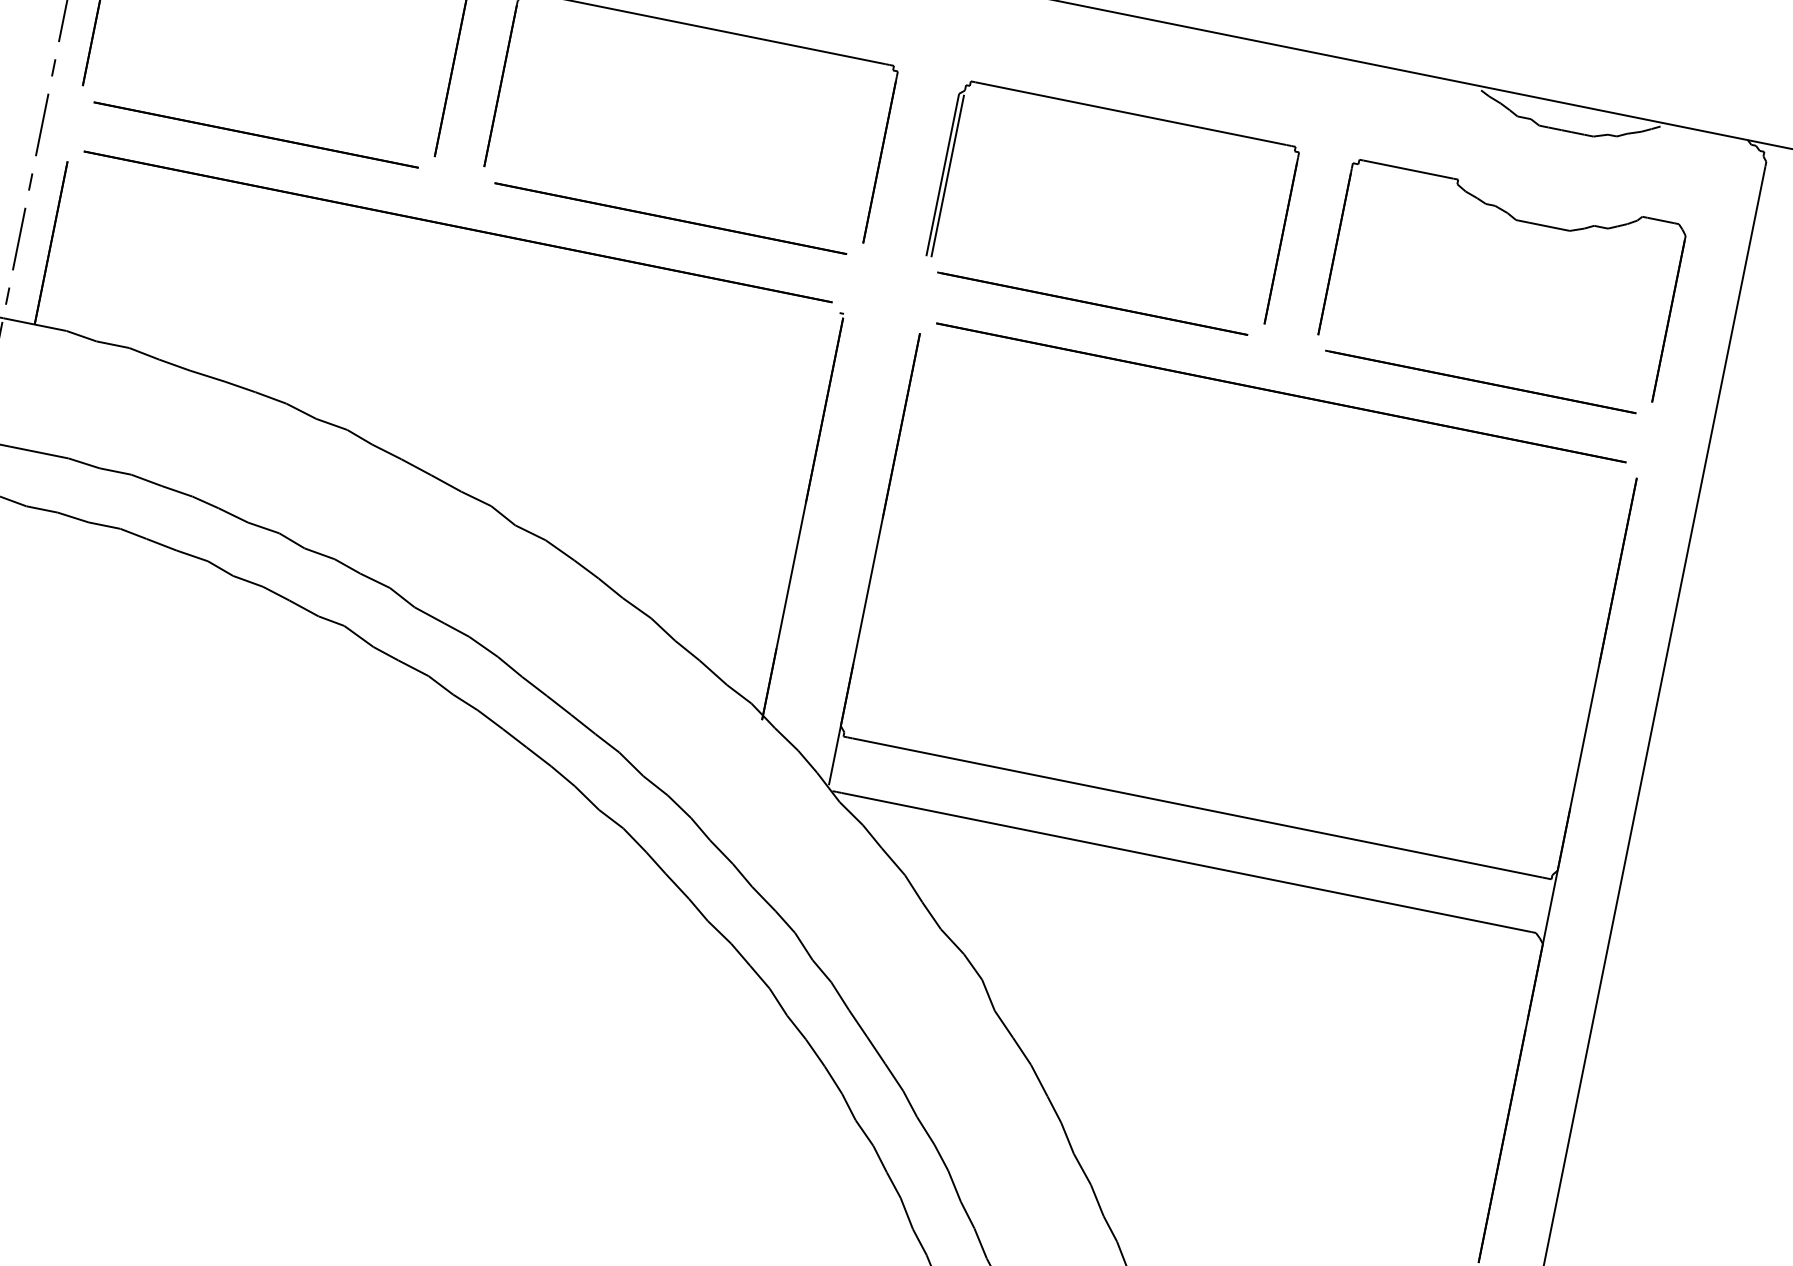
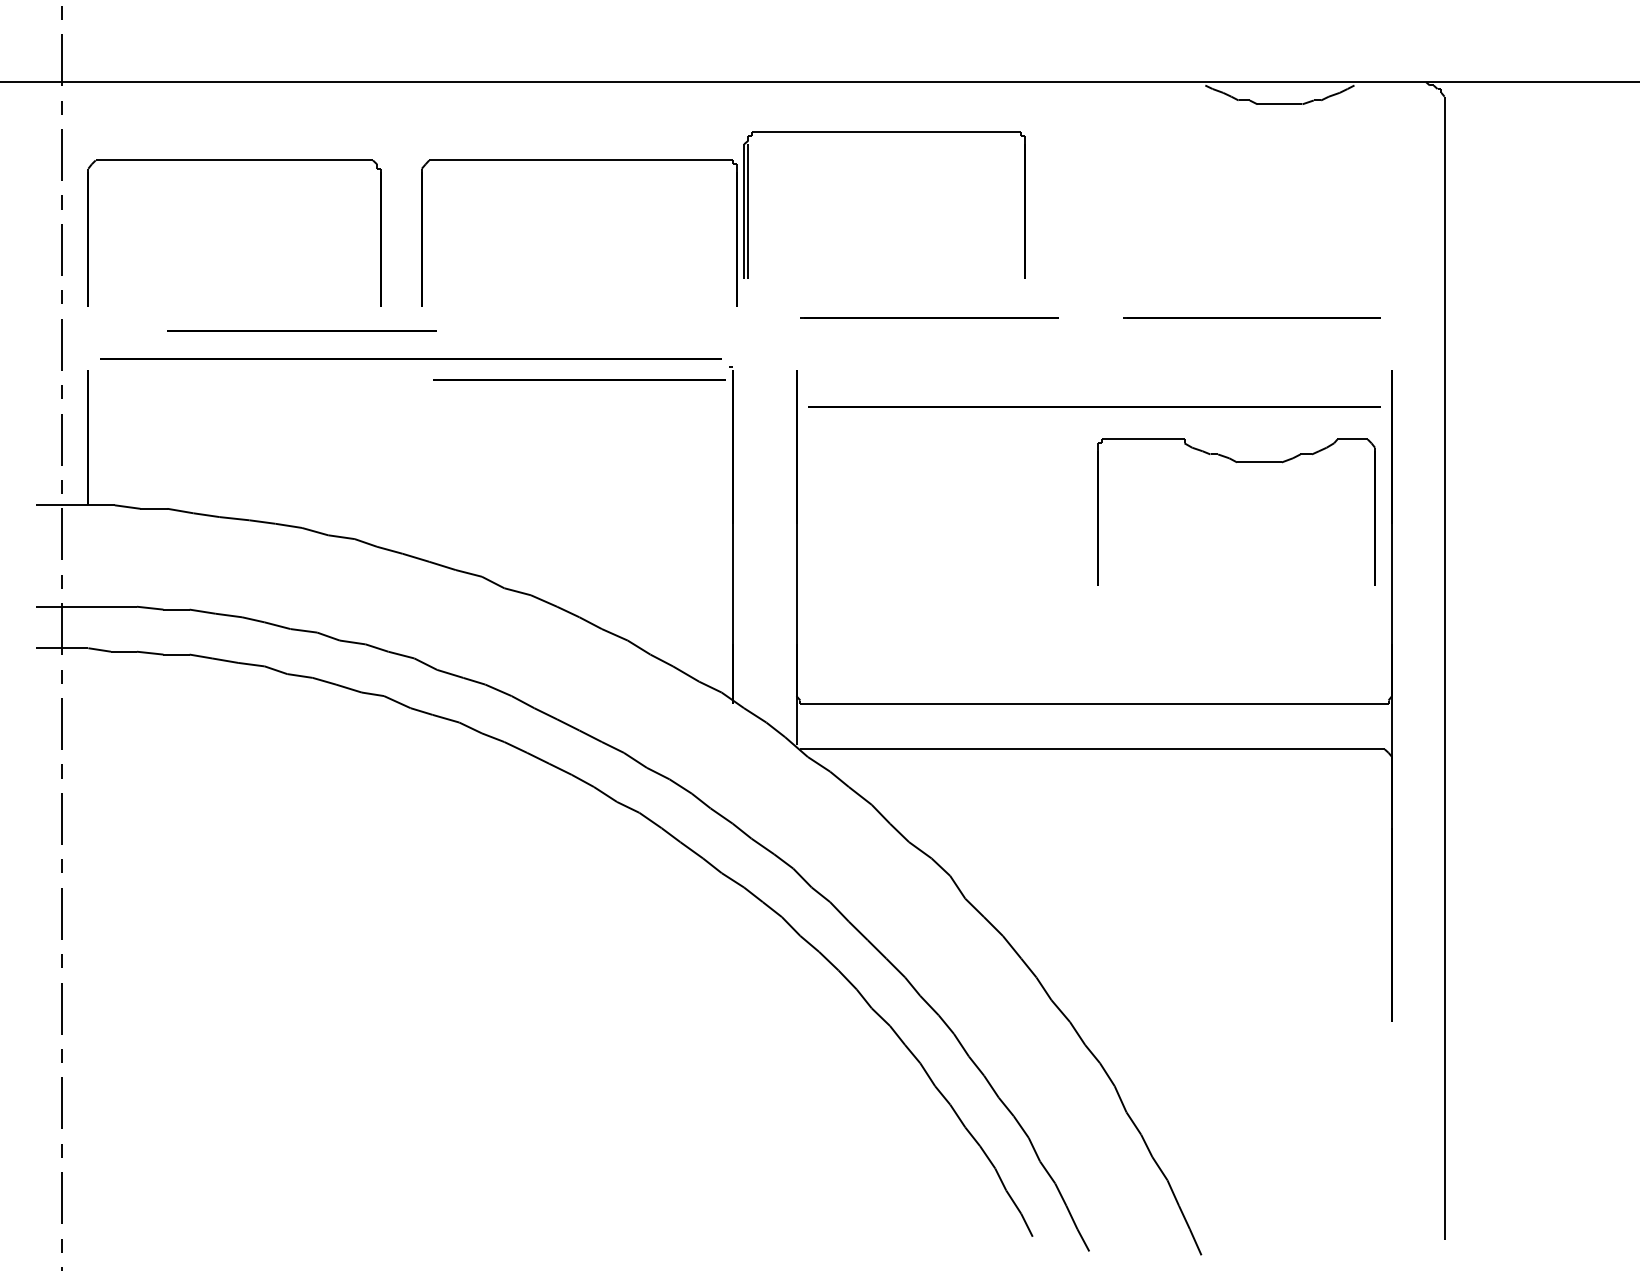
part: (1130, 113) -> (884, 132), moved
line: (256, 133) -> (301, 330), moved
line: (671, 217) -> (579, 379), moved
part: (1515, 219) -> (1236, 462), moved
line: (1281, 392) -> (1094, 406), moved

